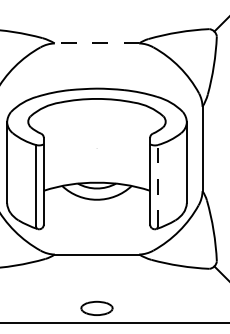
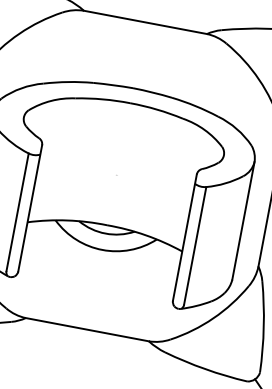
line: (96, 43) -> (144, 22), dashed -> solid
line: (158, 184) -> (196, 244), dashed -> solid

